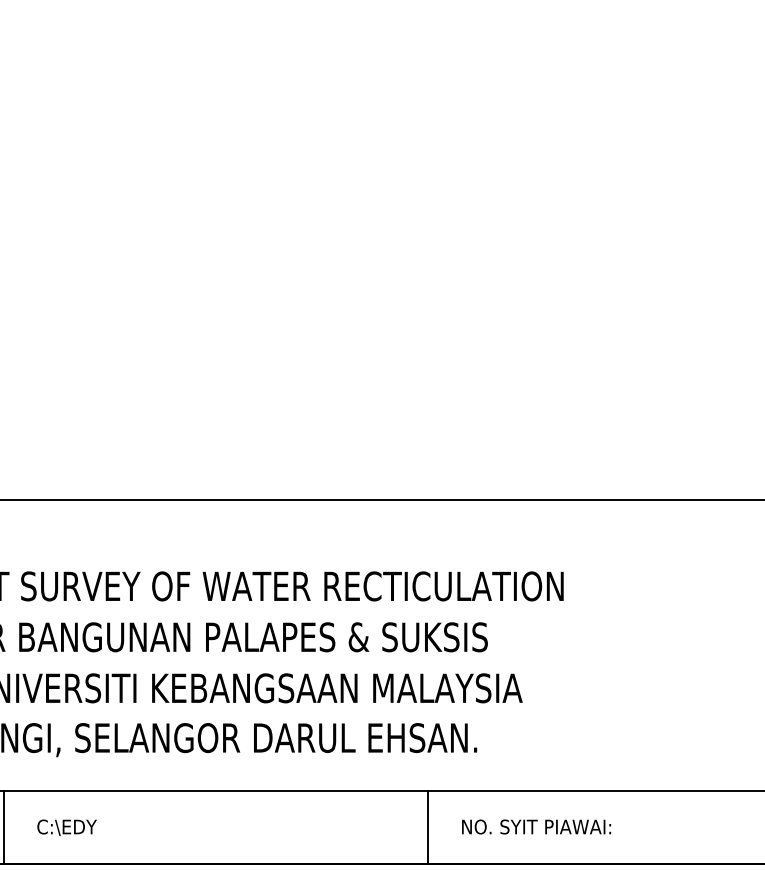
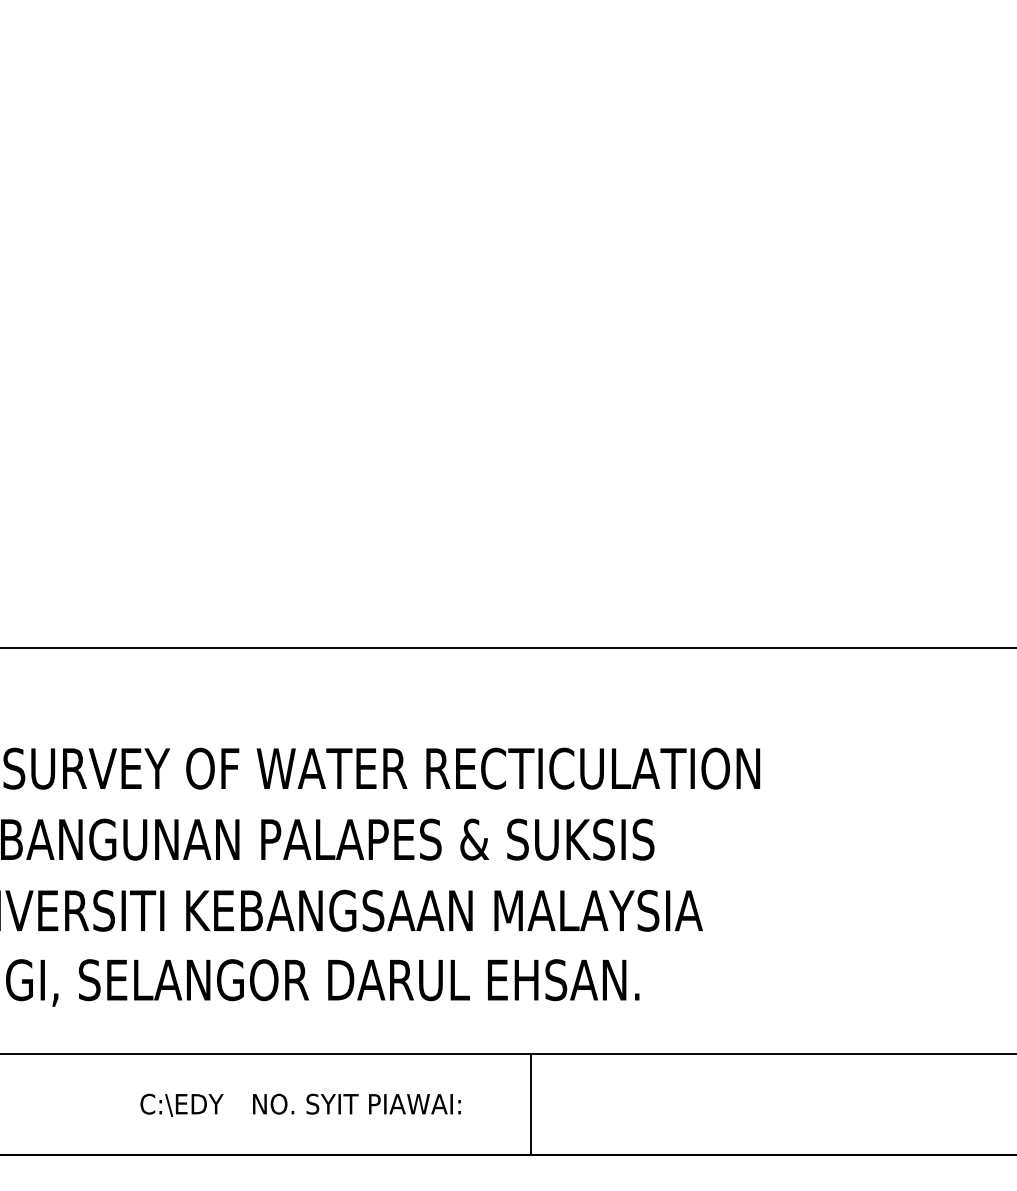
line: (428, 826) -> (531, 1103), moved
text: (536, 826) -> (356, 1103), moved
text: (66, 827) -> (181, 1104), moved

